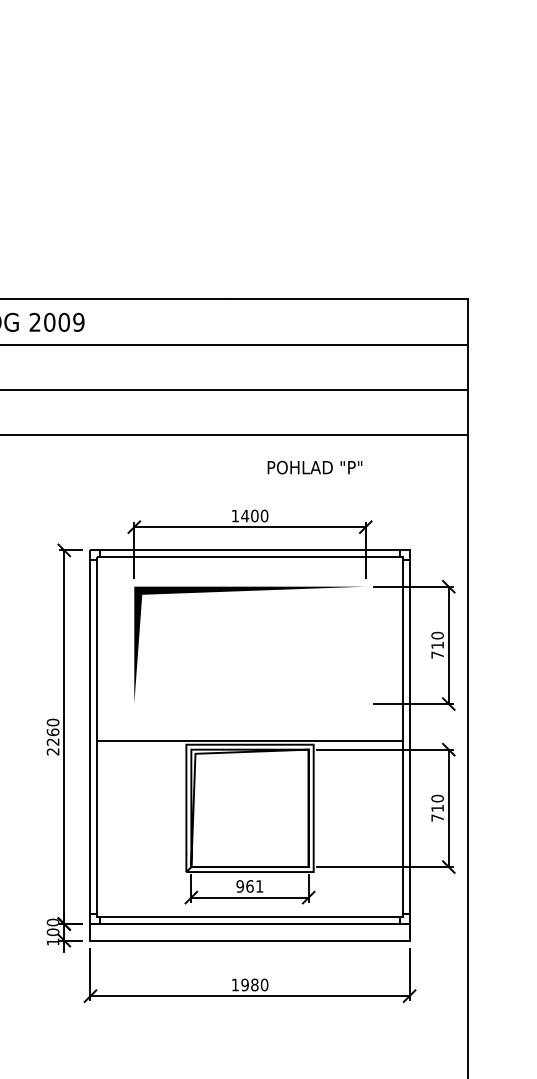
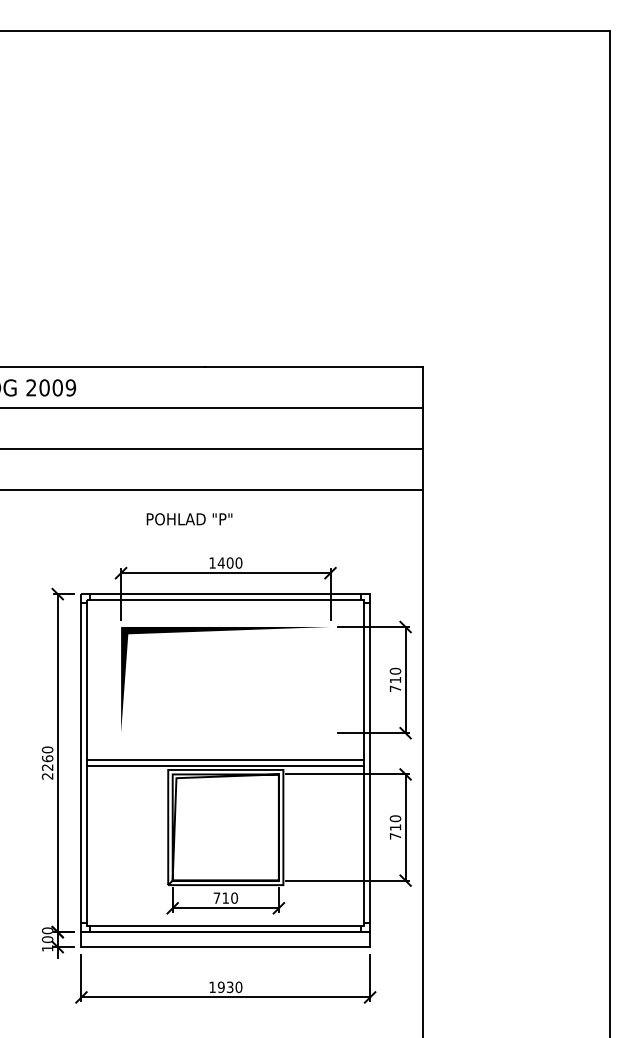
text: (314, 467) -> (189, 519), moved
line: (249, 734) -> (225, 760), added
text: (249, 885) -> (225, 897), 961 -> 710
text: (254, 984) -> (229, 986), 1980 -> 1930

